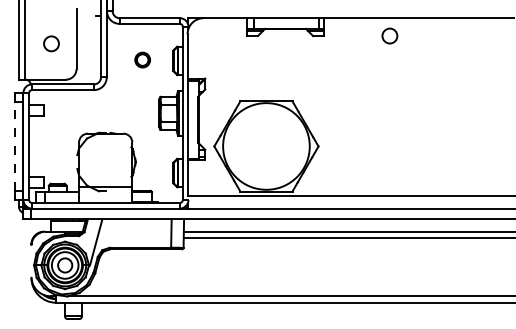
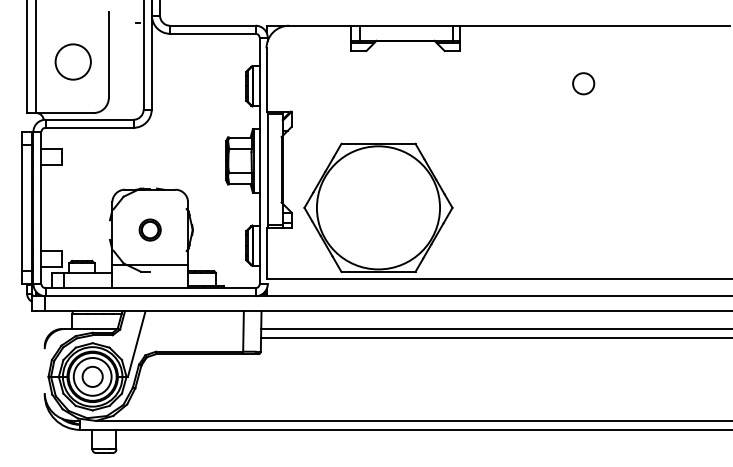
circle: (389, 35) -> (583, 82), moved
circle: (51, 43) -> (73, 61), size x1.67
part: (142, 59) -> (149, 229), moved
line: (15, 146) -> (22, 207), dashed -> solid

